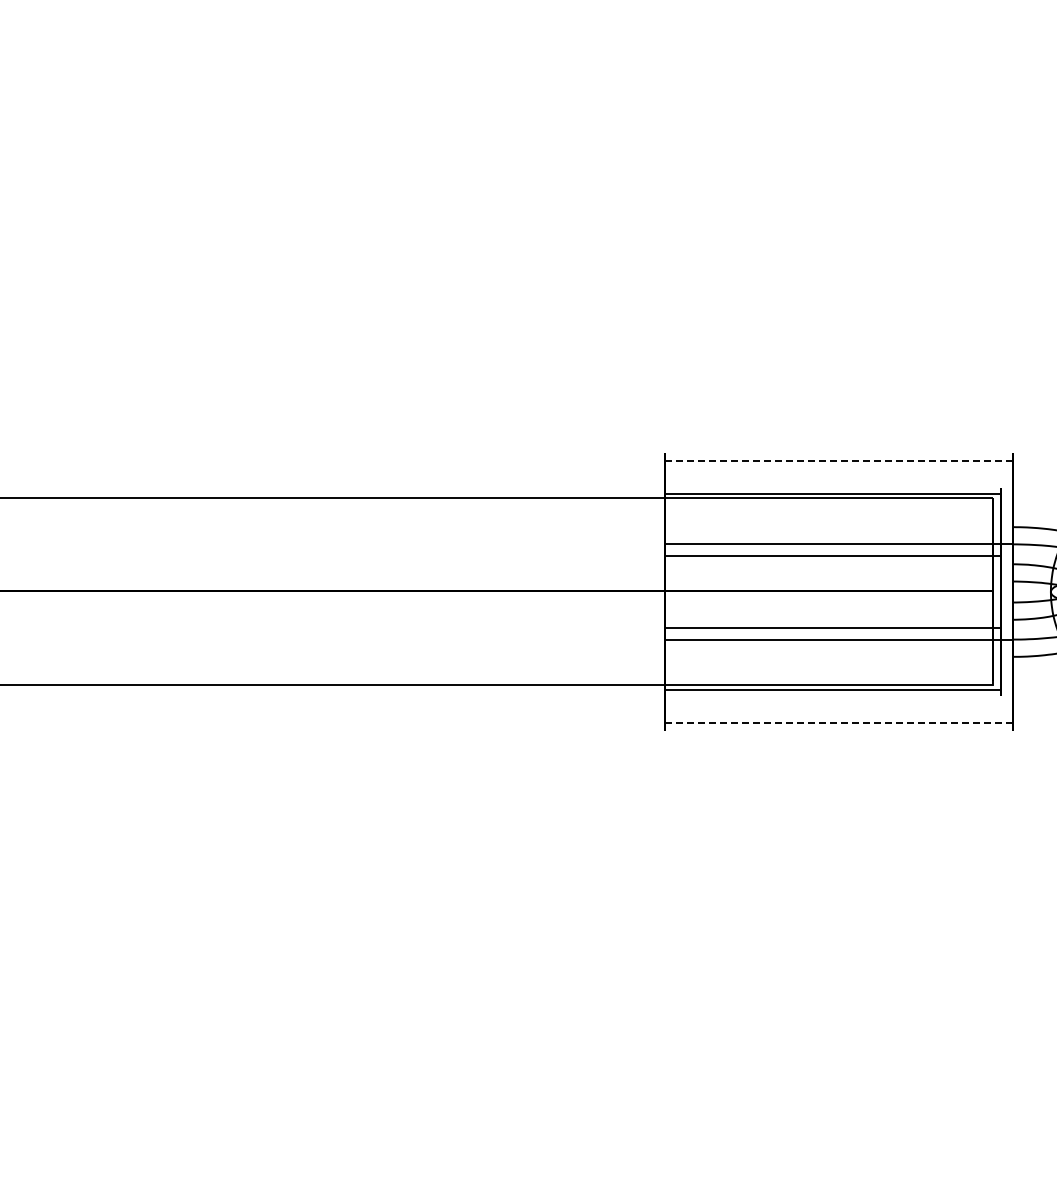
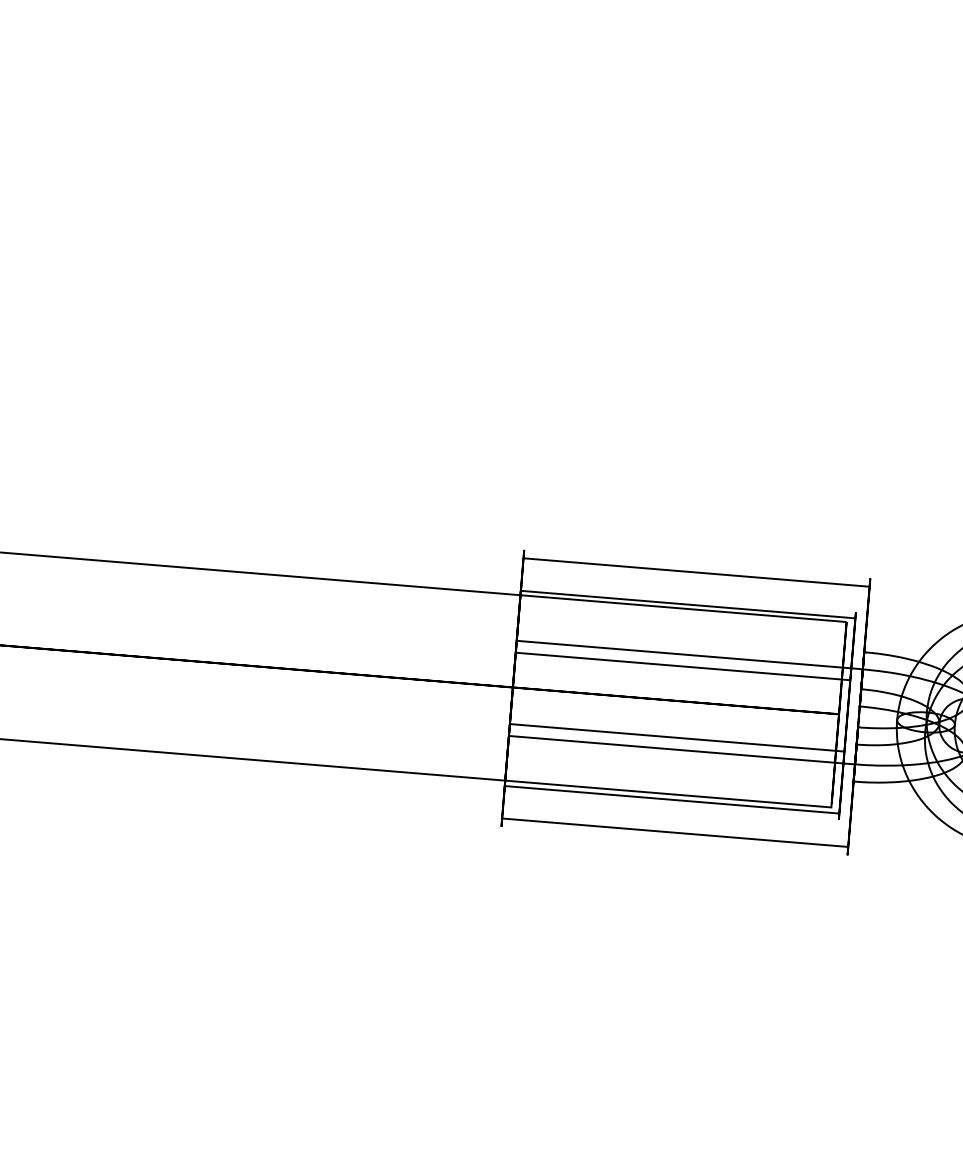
line: (838, 461) -> (696, 572), dashed -> solid
line: (838, 722) -> (674, 832), dashed -> solid

